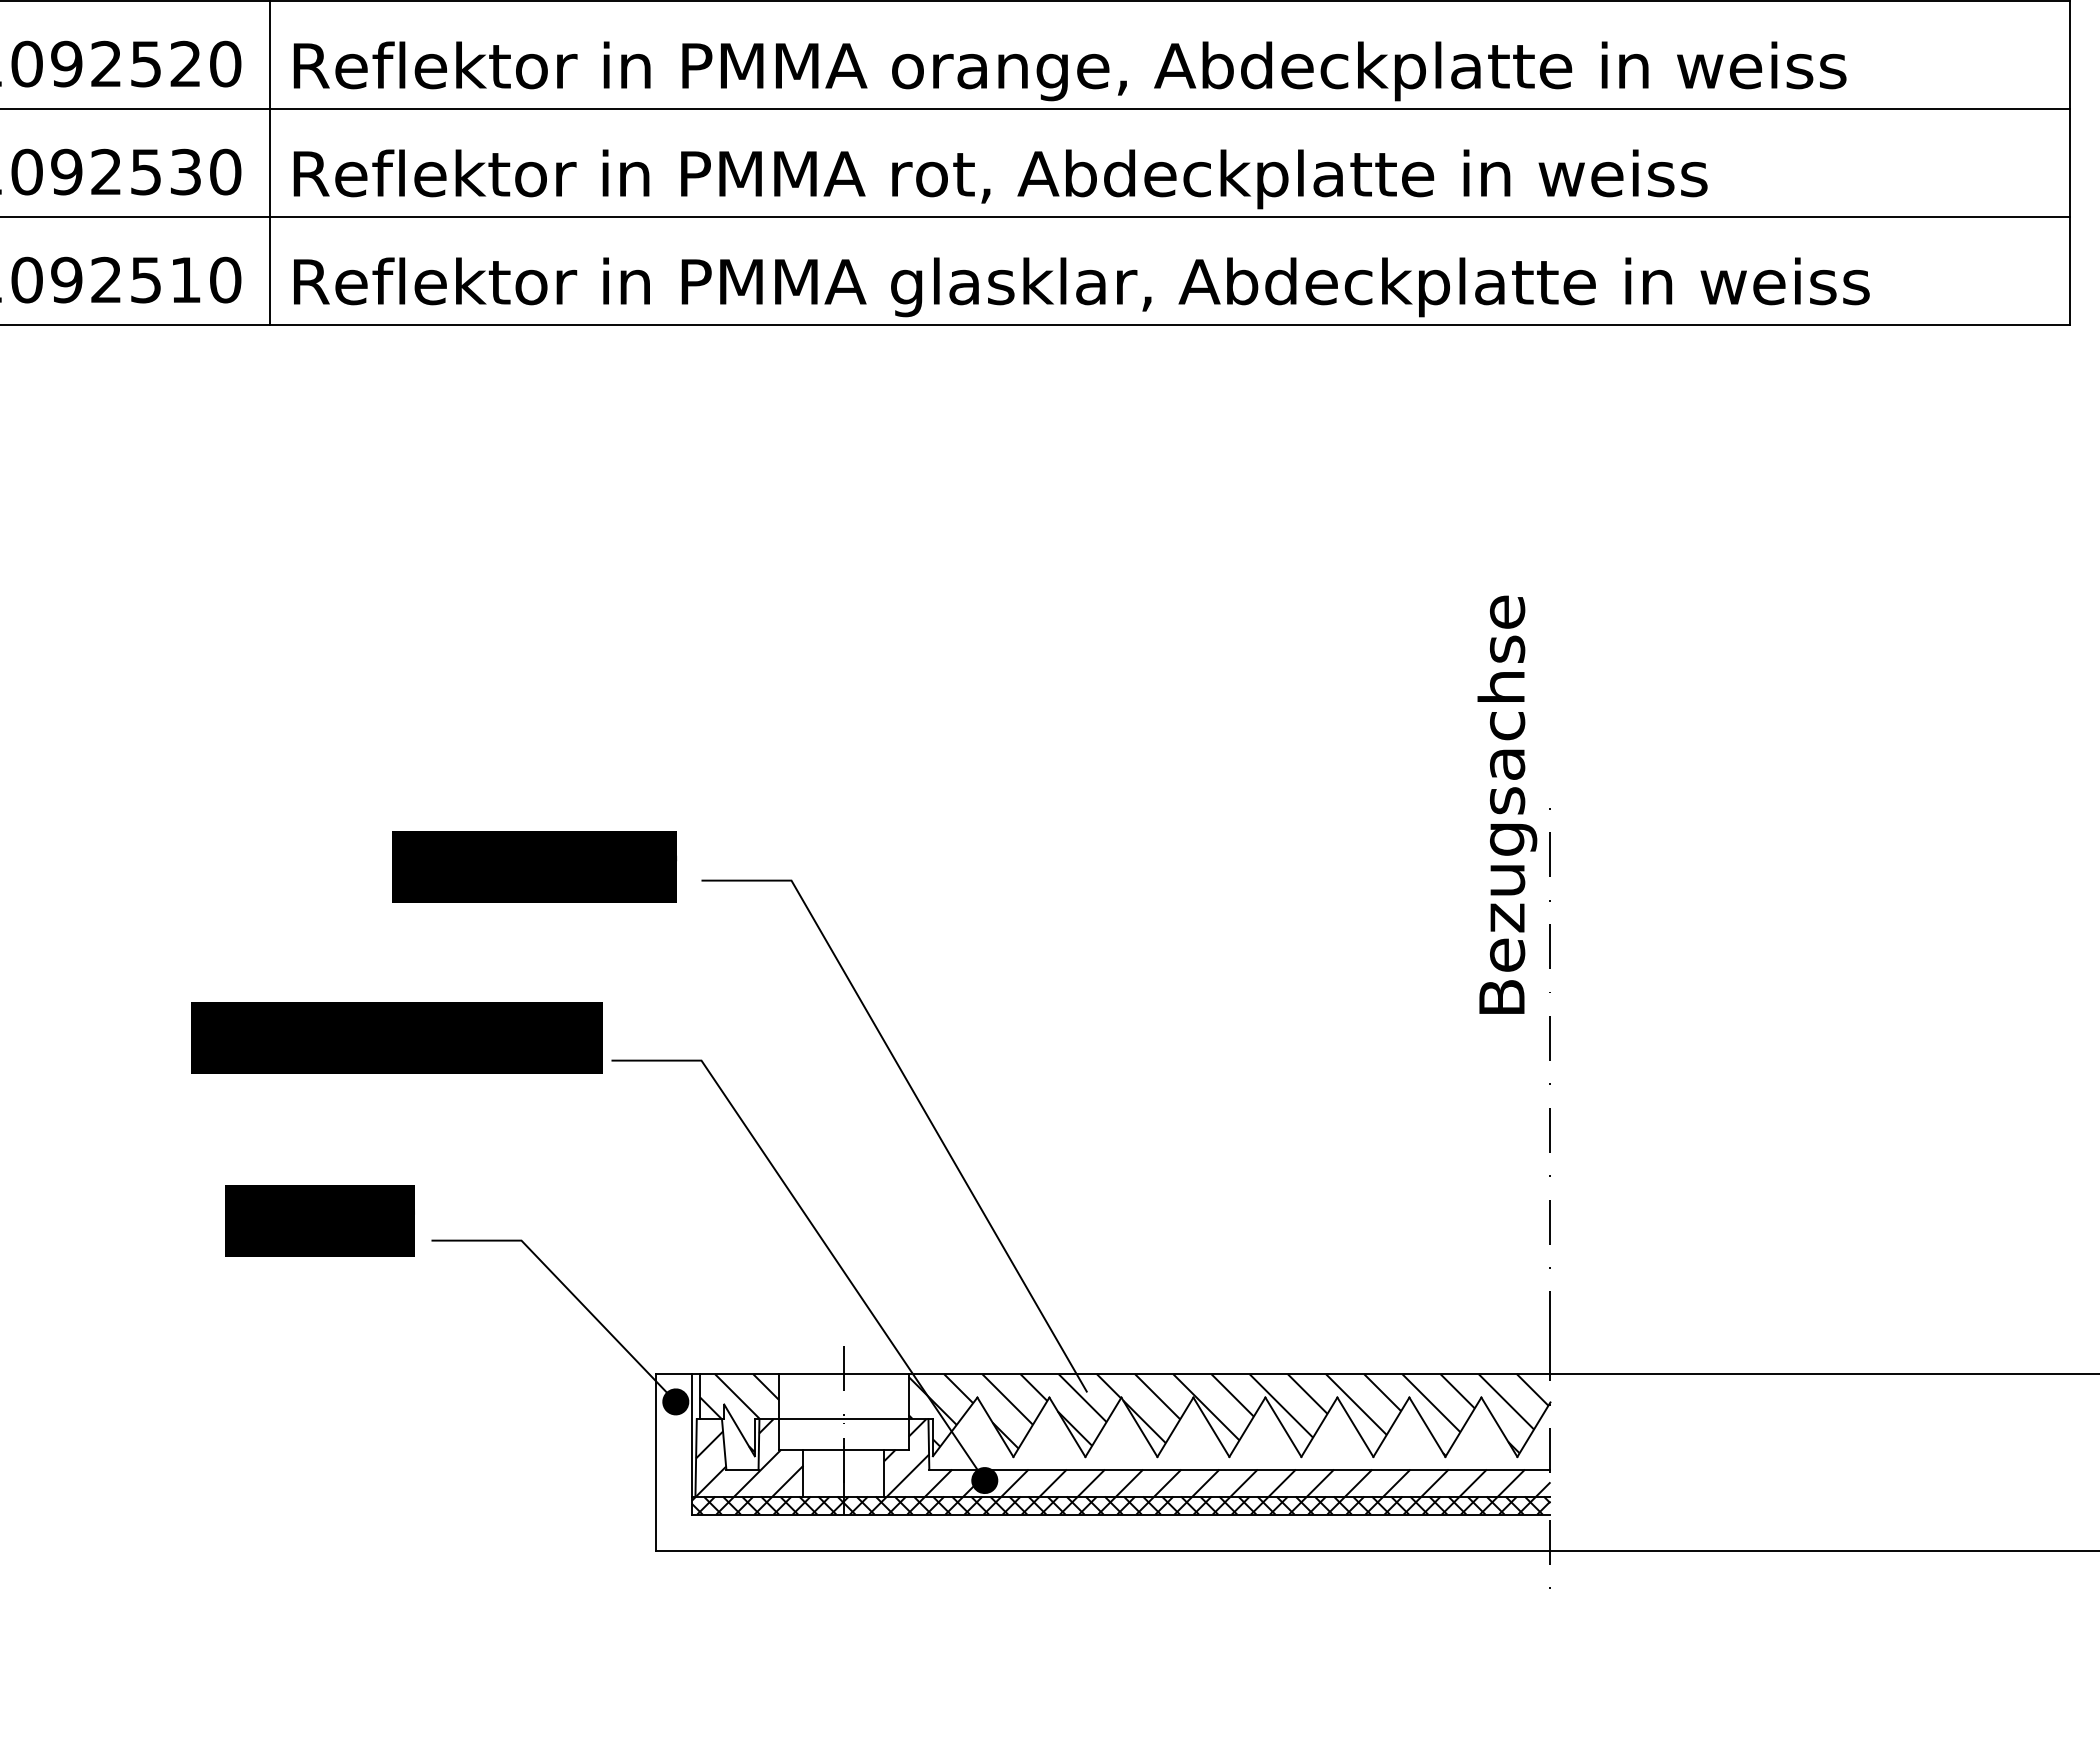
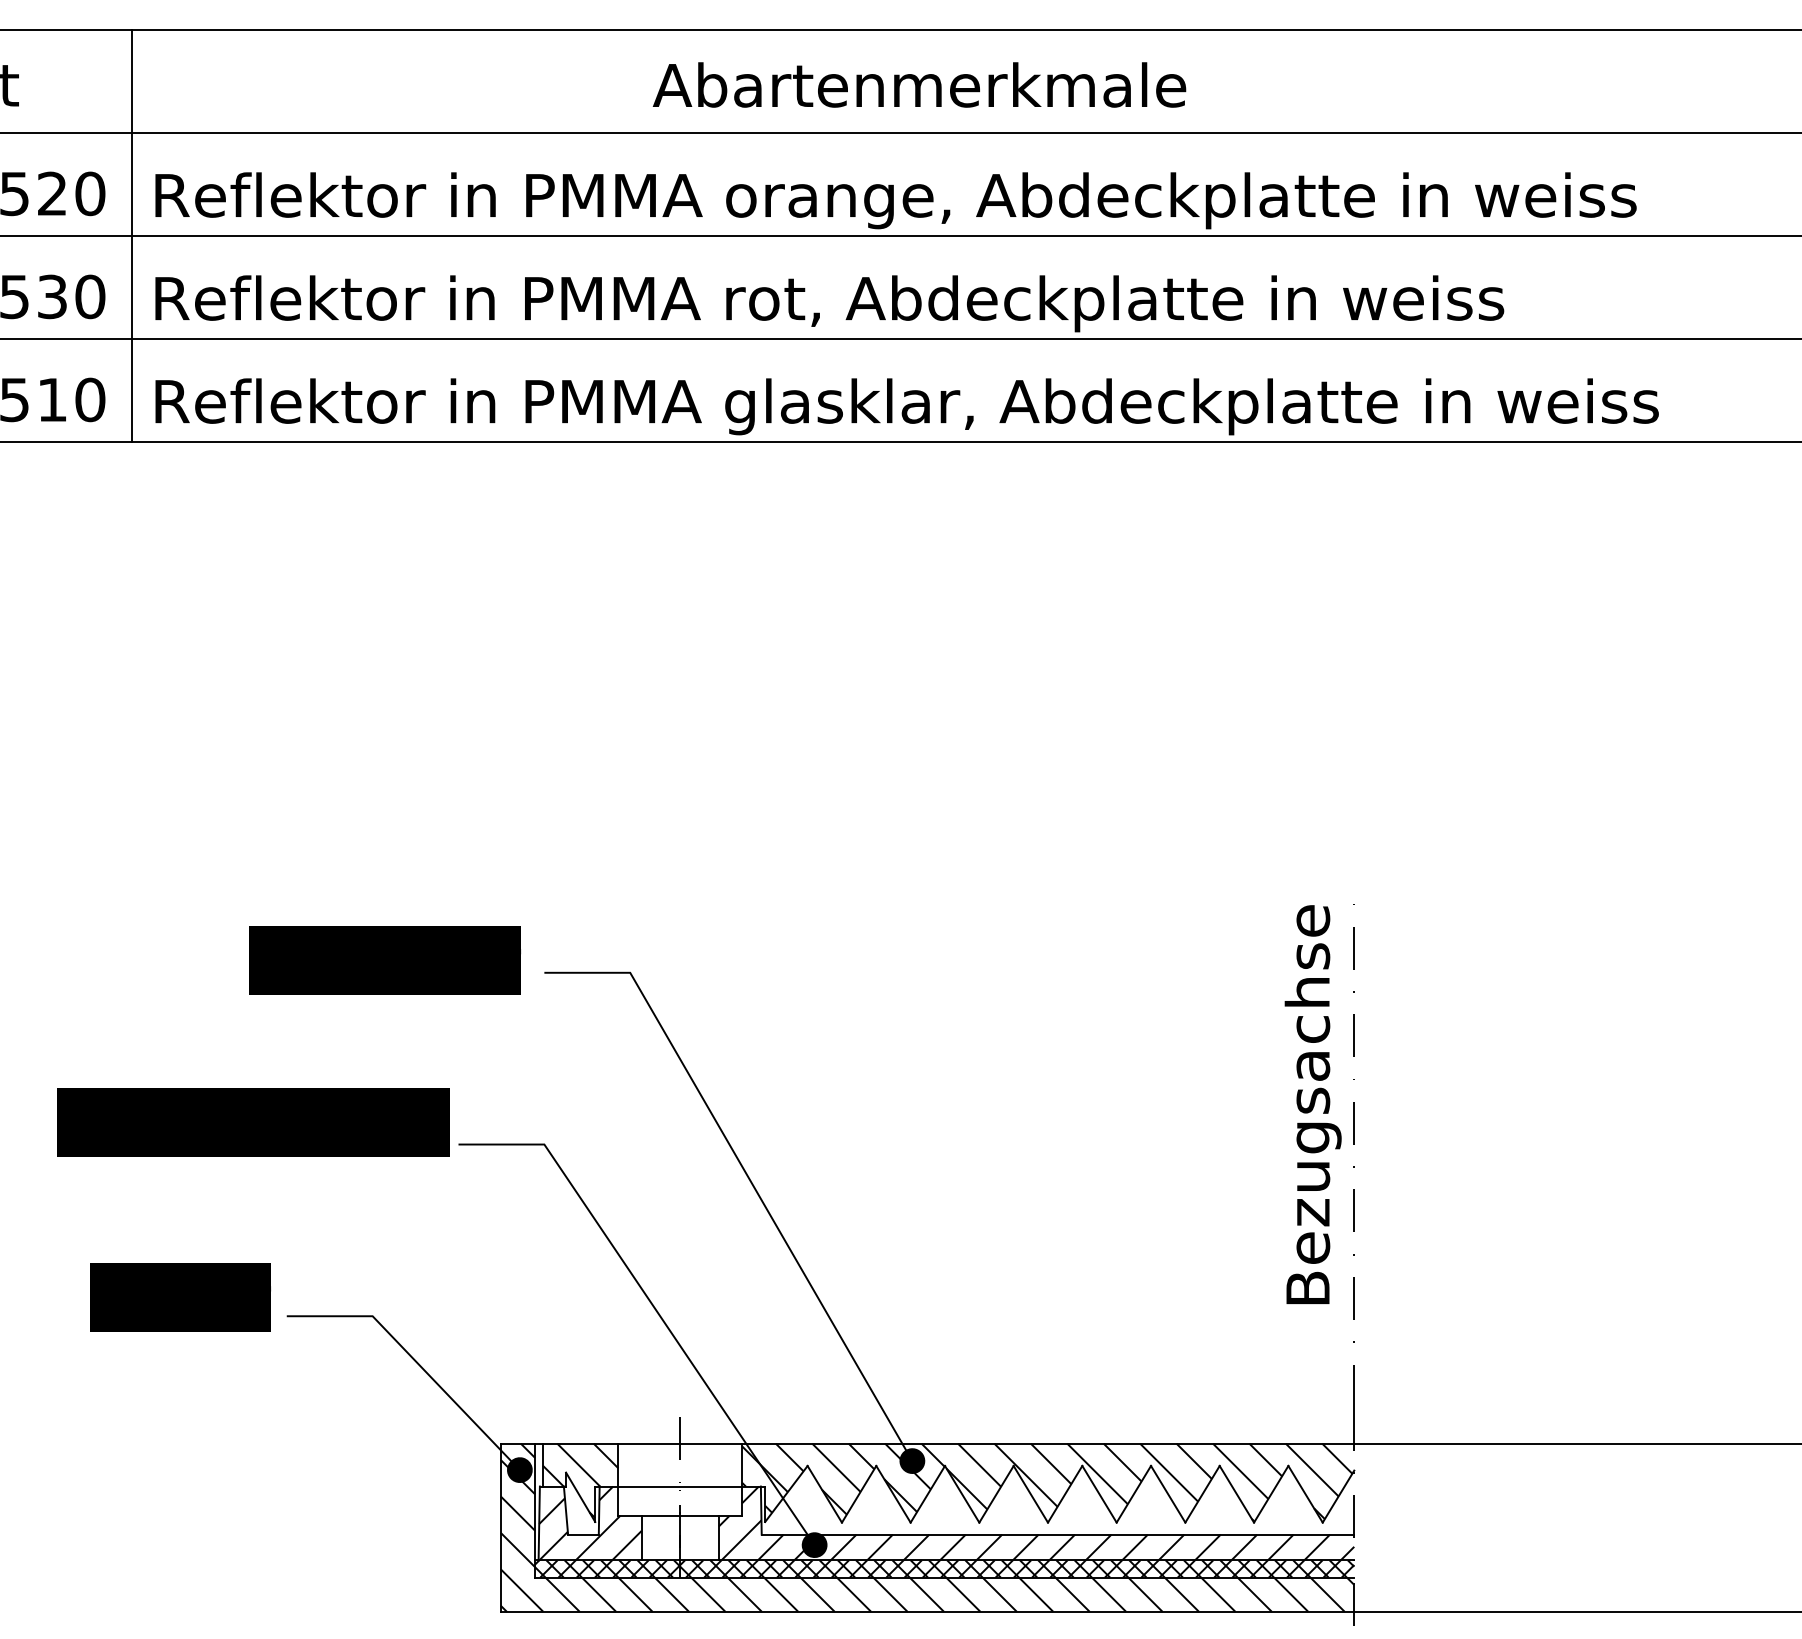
text: (1507, 804) -> (1313, 1104), moved
fill: (1086, 1391) -> (911, 1460), added
hatch: (1102, 1462) -> (926, 1527), added

